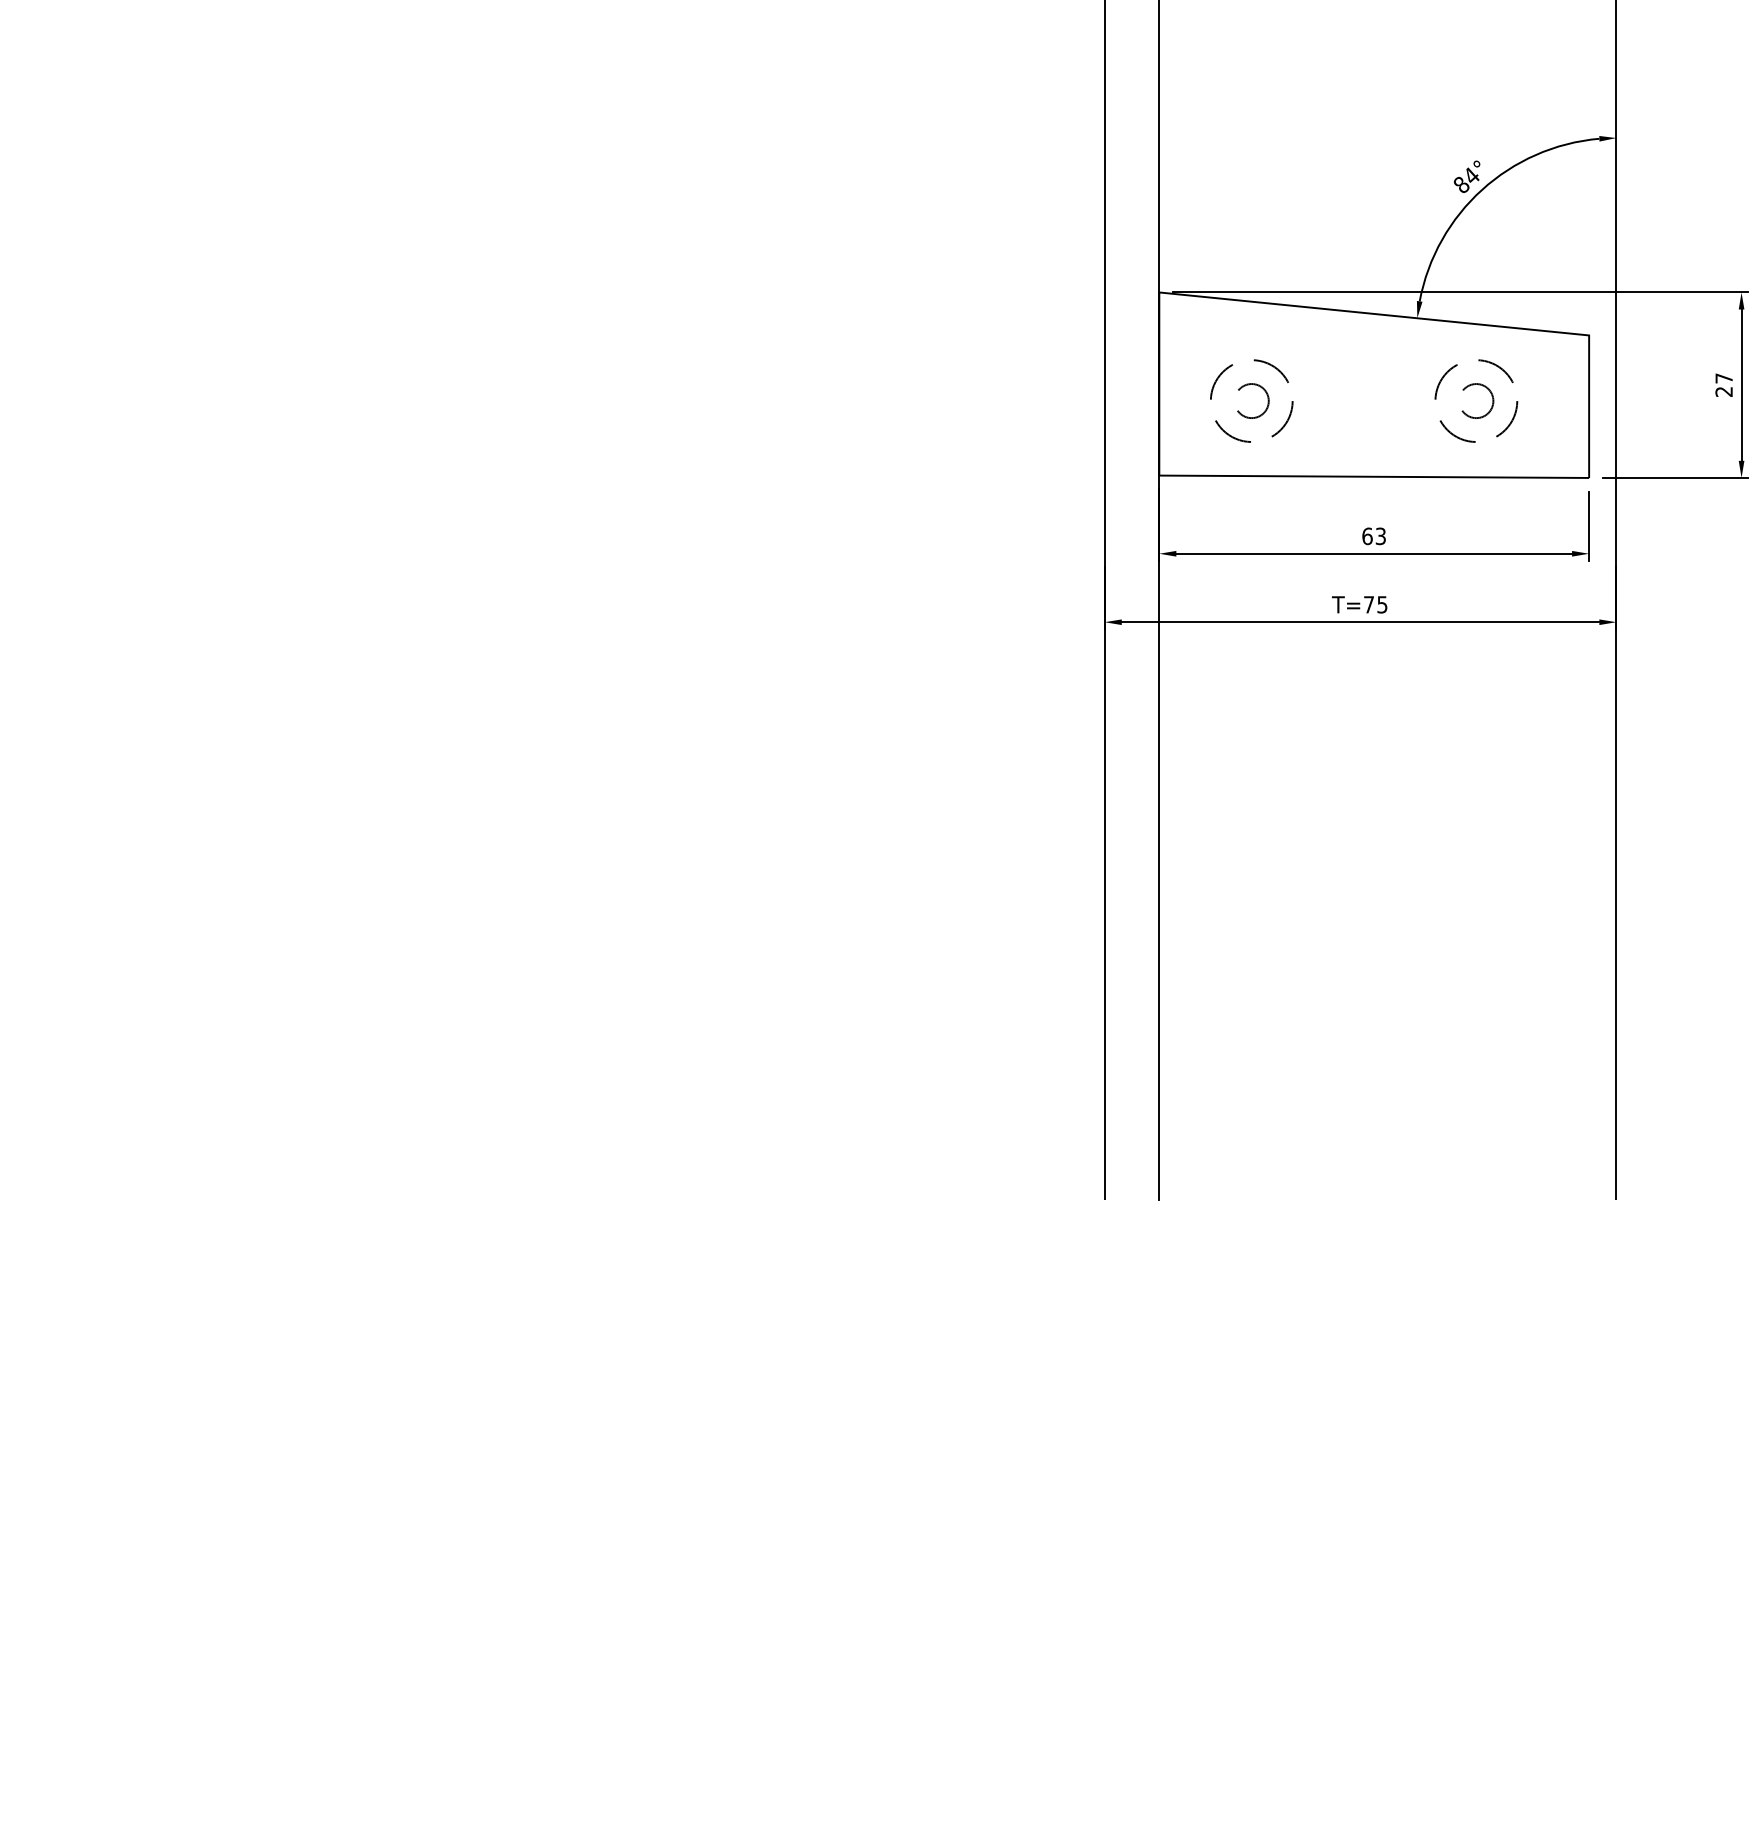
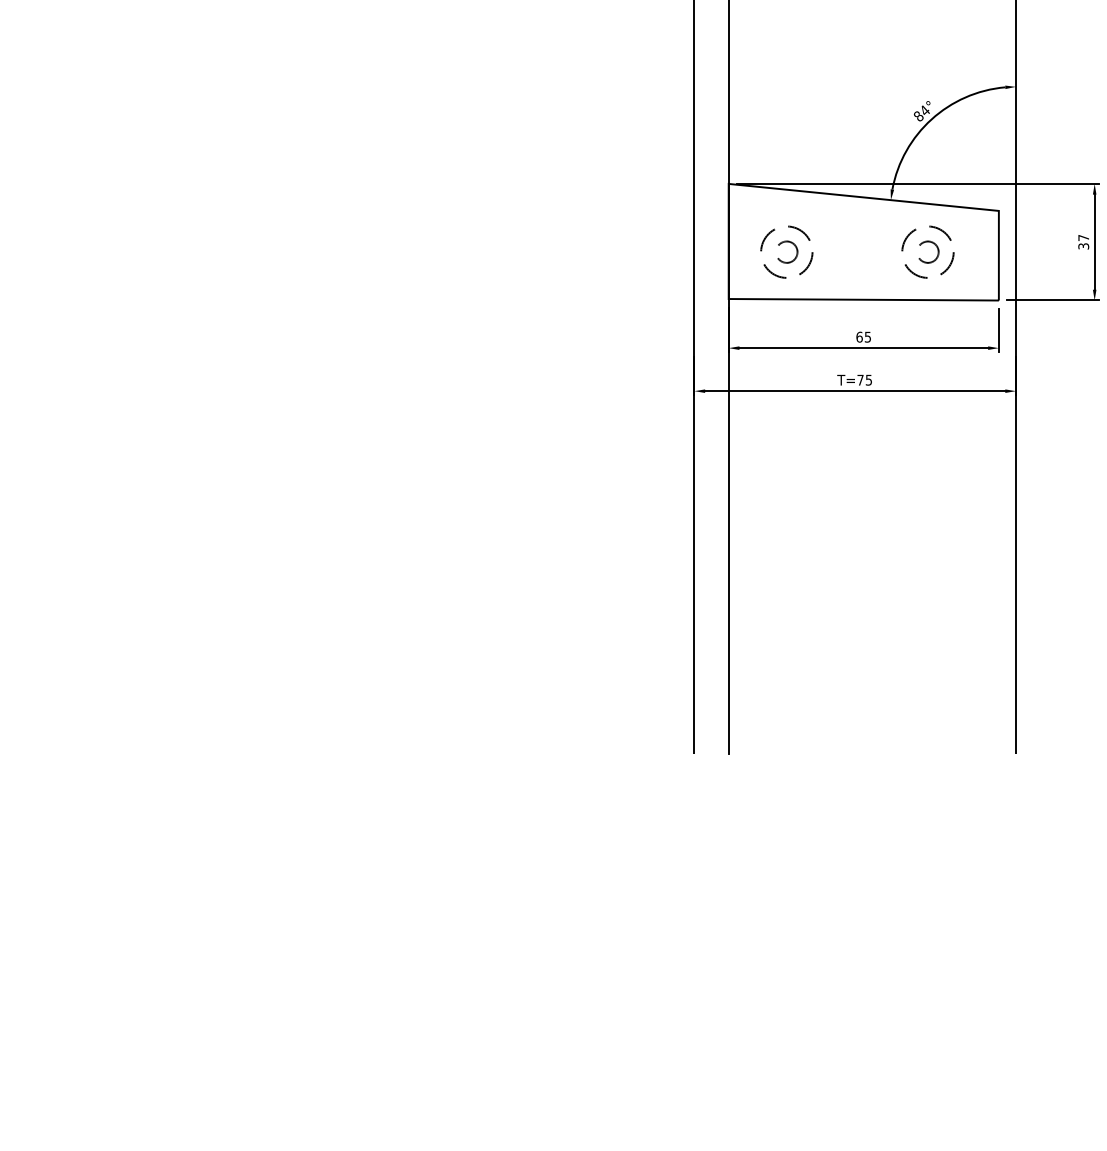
text: (1725, 392) -> (1084, 246), 27 -> 37
text: (1381, 535) -> (868, 336), 63 -> 65

